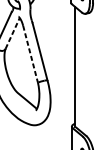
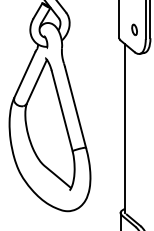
line: (12, 33) -> (36, 81), dashed -> solid
line: (30, 54) -> (62, 111), dashed -> solid

